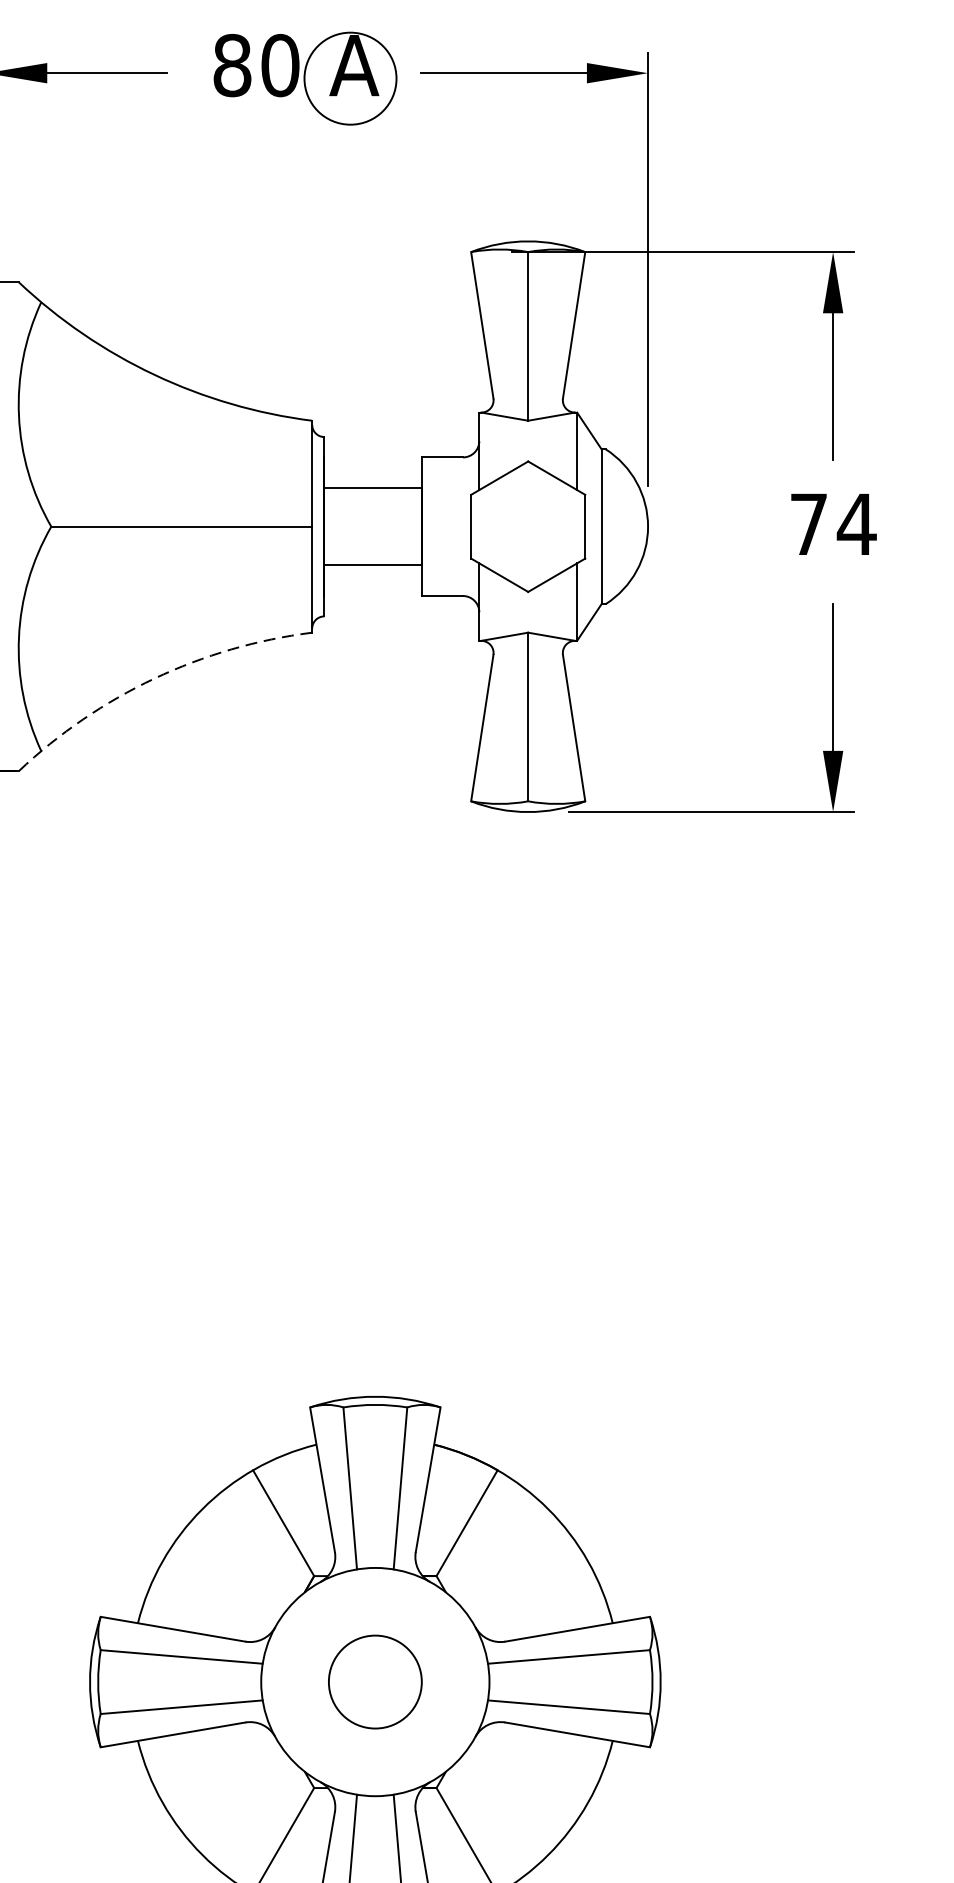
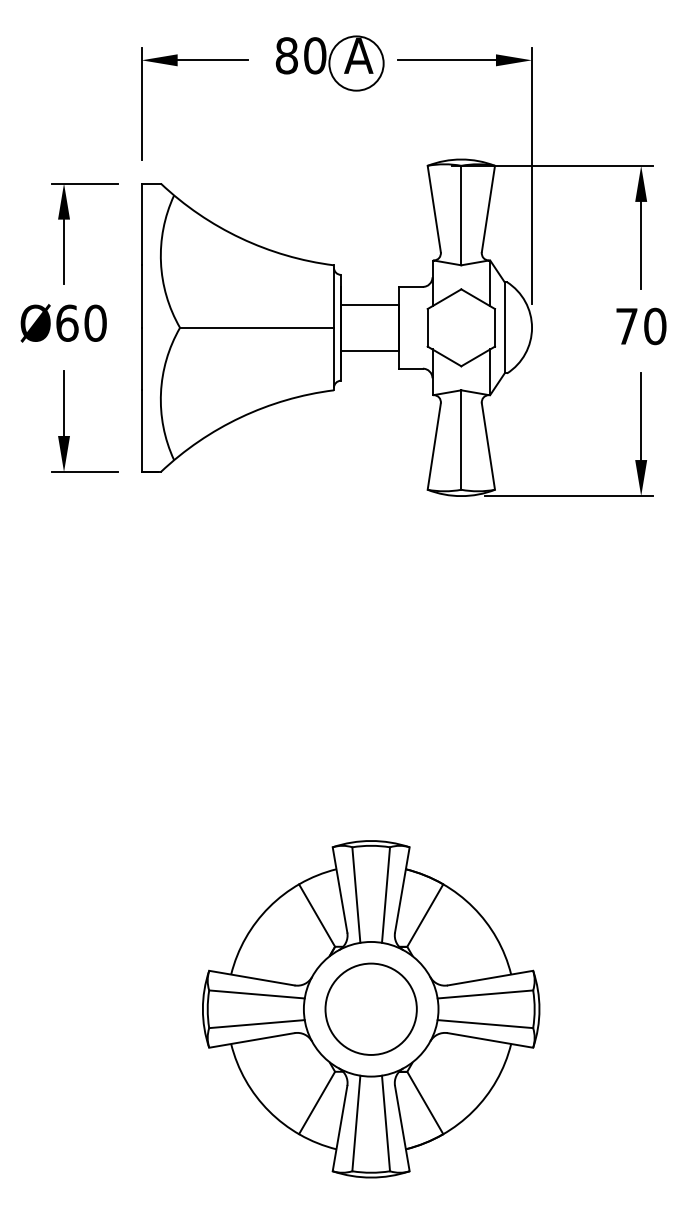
text: (855, 524) -> (654, 326), 74 -> 70
arc: (153, 678) -> (240, 417), dashed -> solid
circle: (374, 1680) -> (370, 1008), size x1.67

